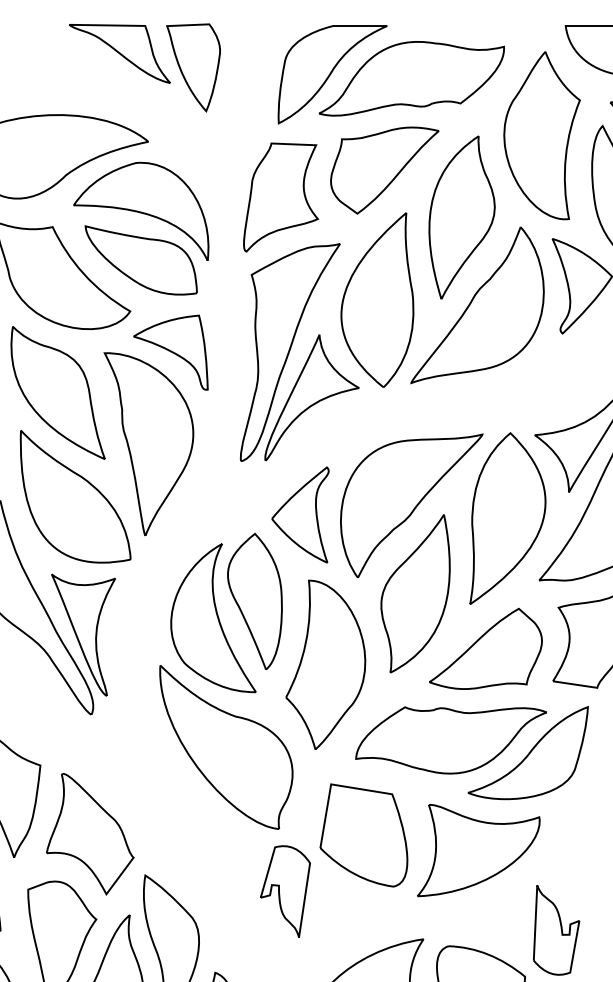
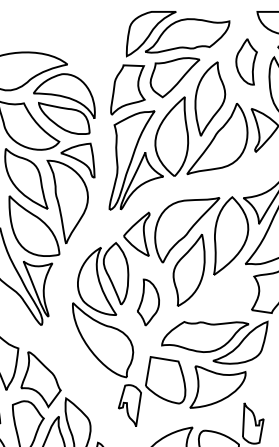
part: (146, 66) -> (66, 30), removed
part: (541, 135) -> (246, 61), size x0.6
part: (486, 649) -> (221, 295), removed
part: (326, 664) -> (148, 302), size x0.6

